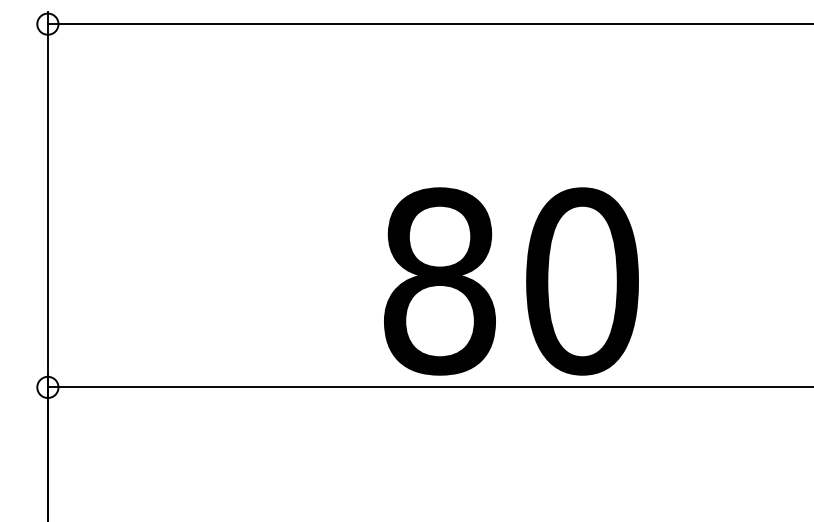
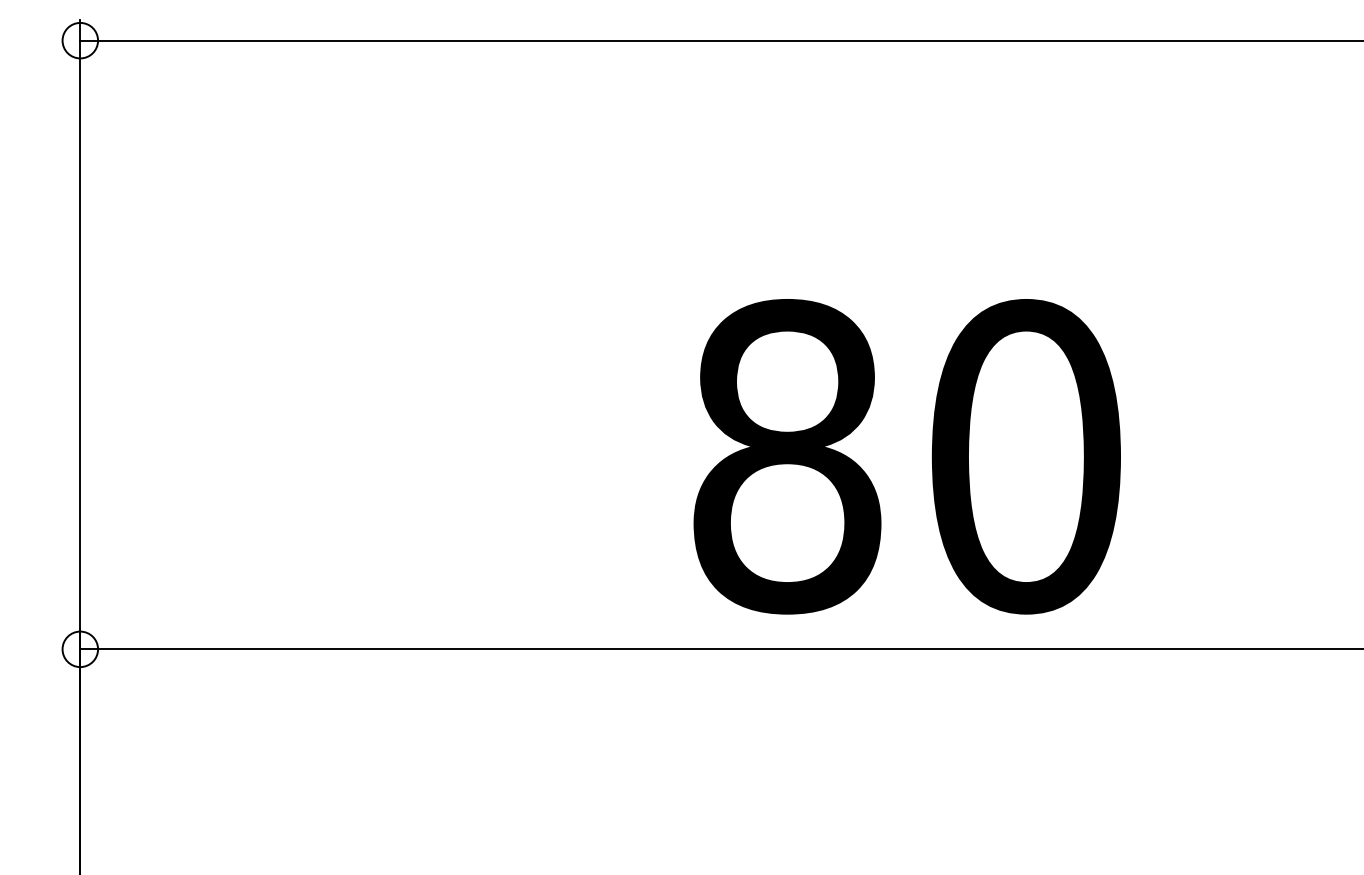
text: (511, 281) -> (907, 456), moved

